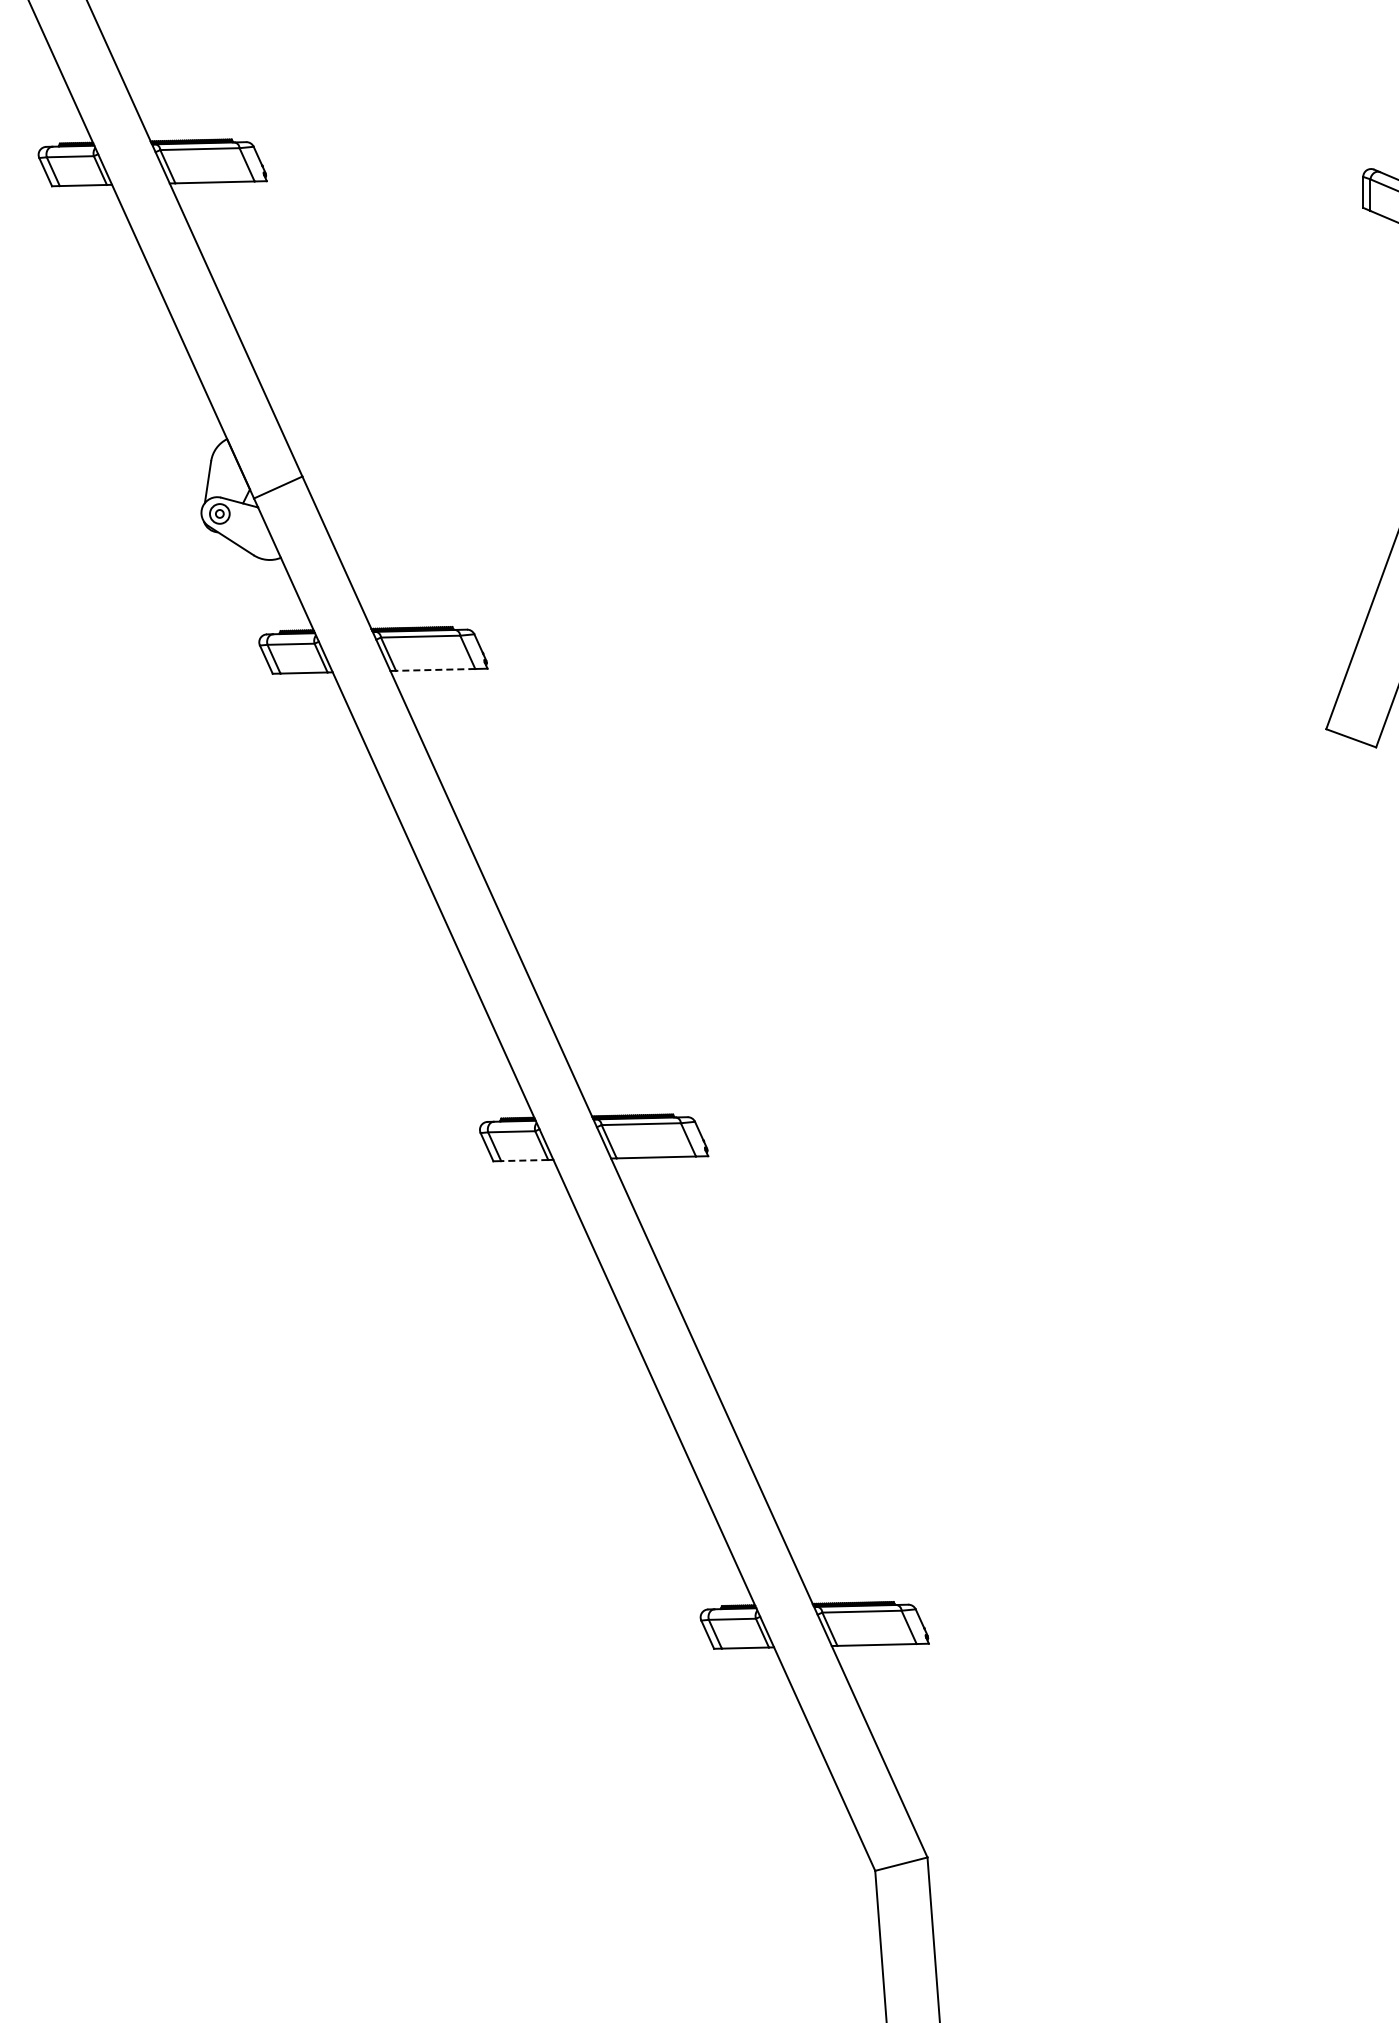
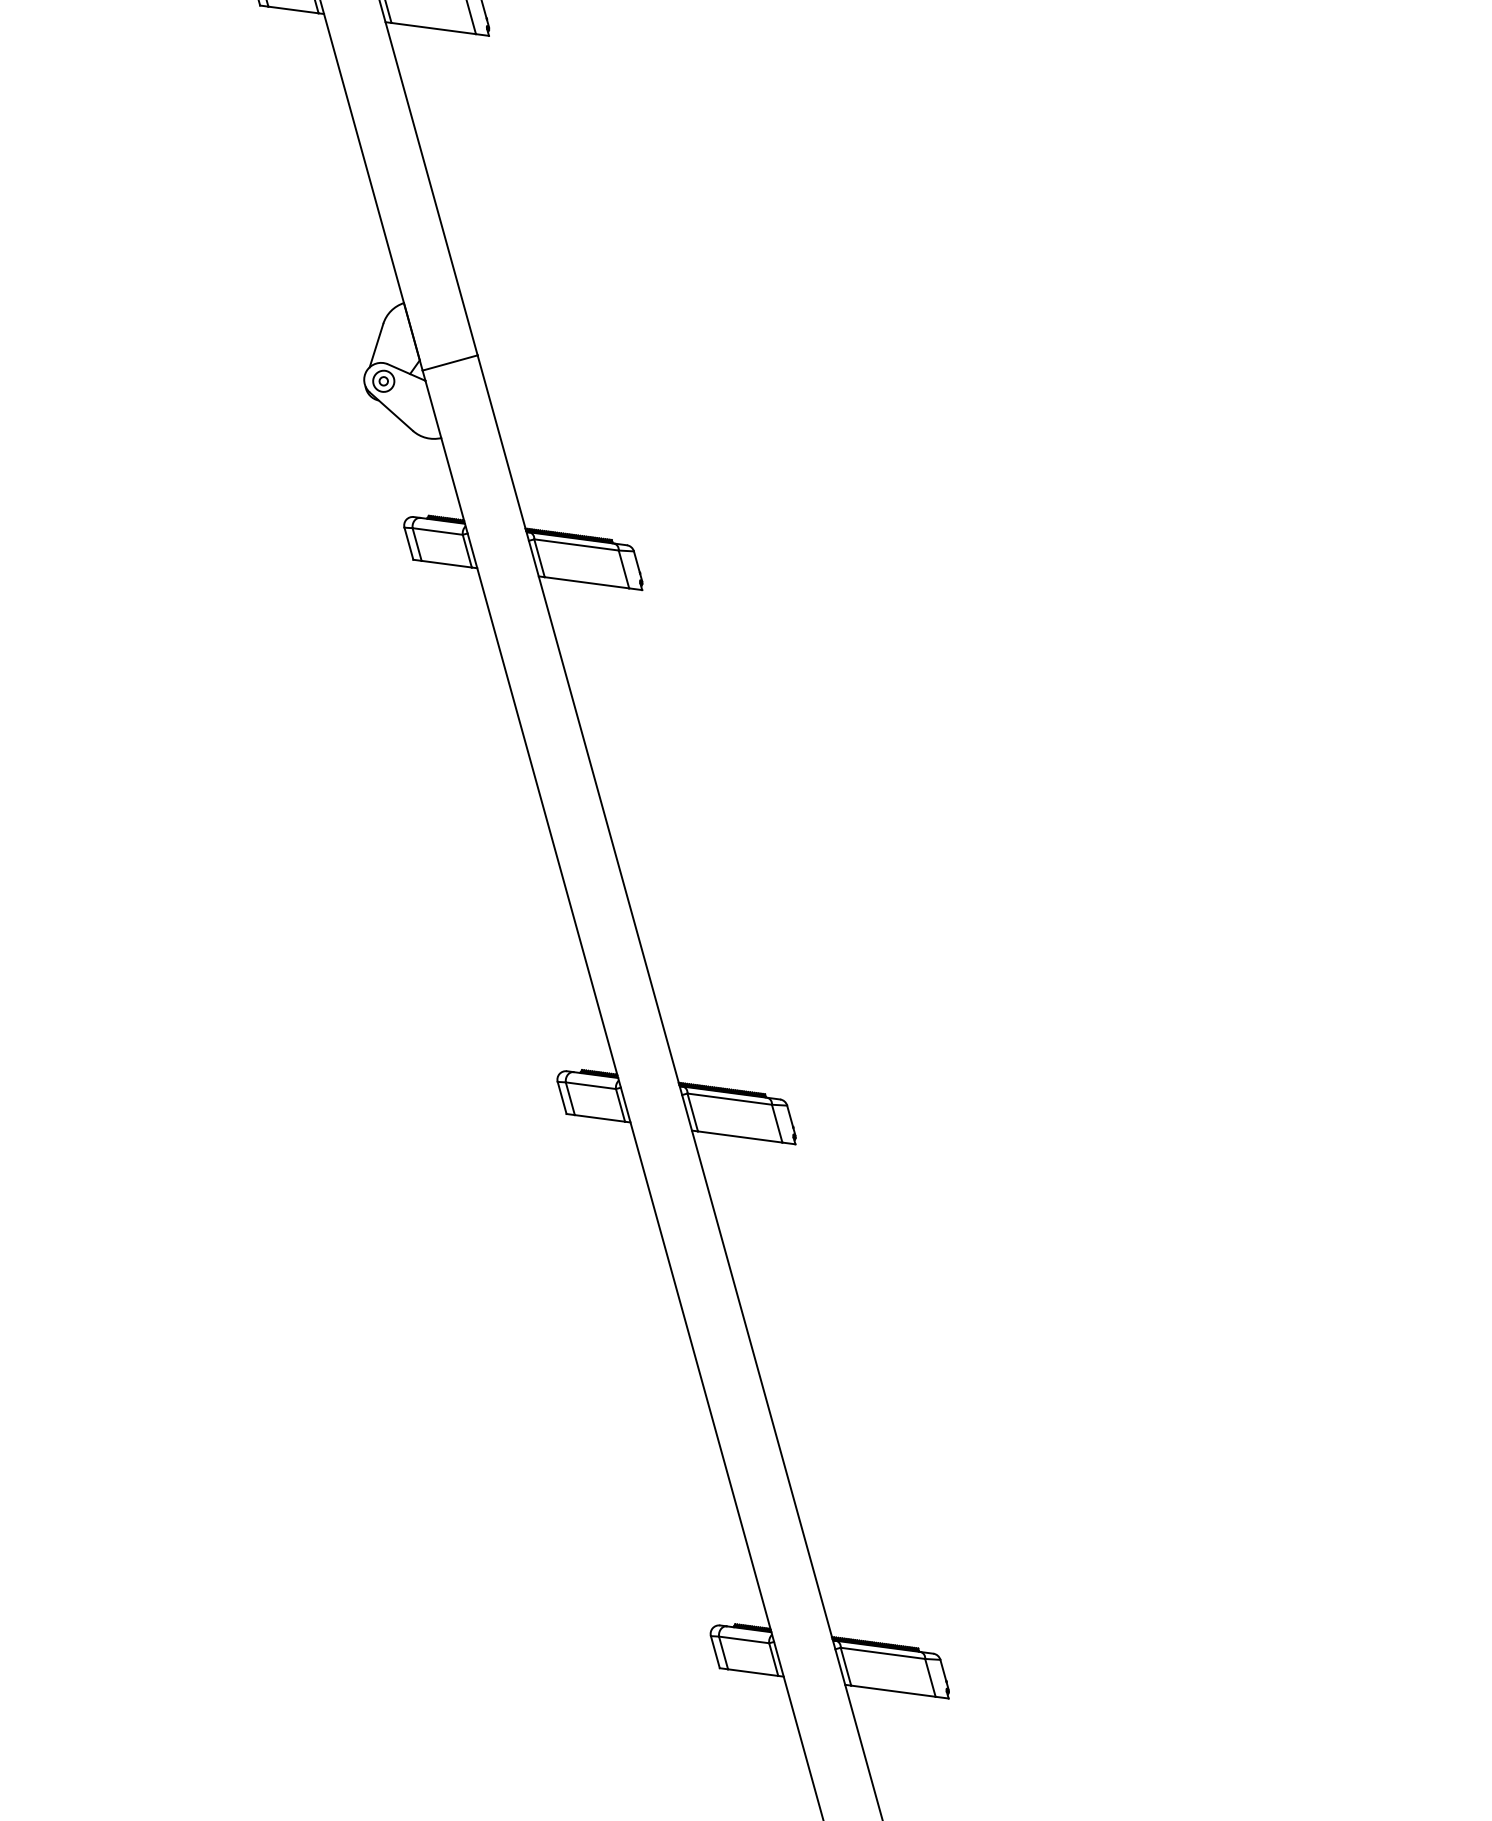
line: (435, 669) -> (586, 582), dashed -> solid
line: (524, 1160) -> (599, 1118), dashed -> solid

